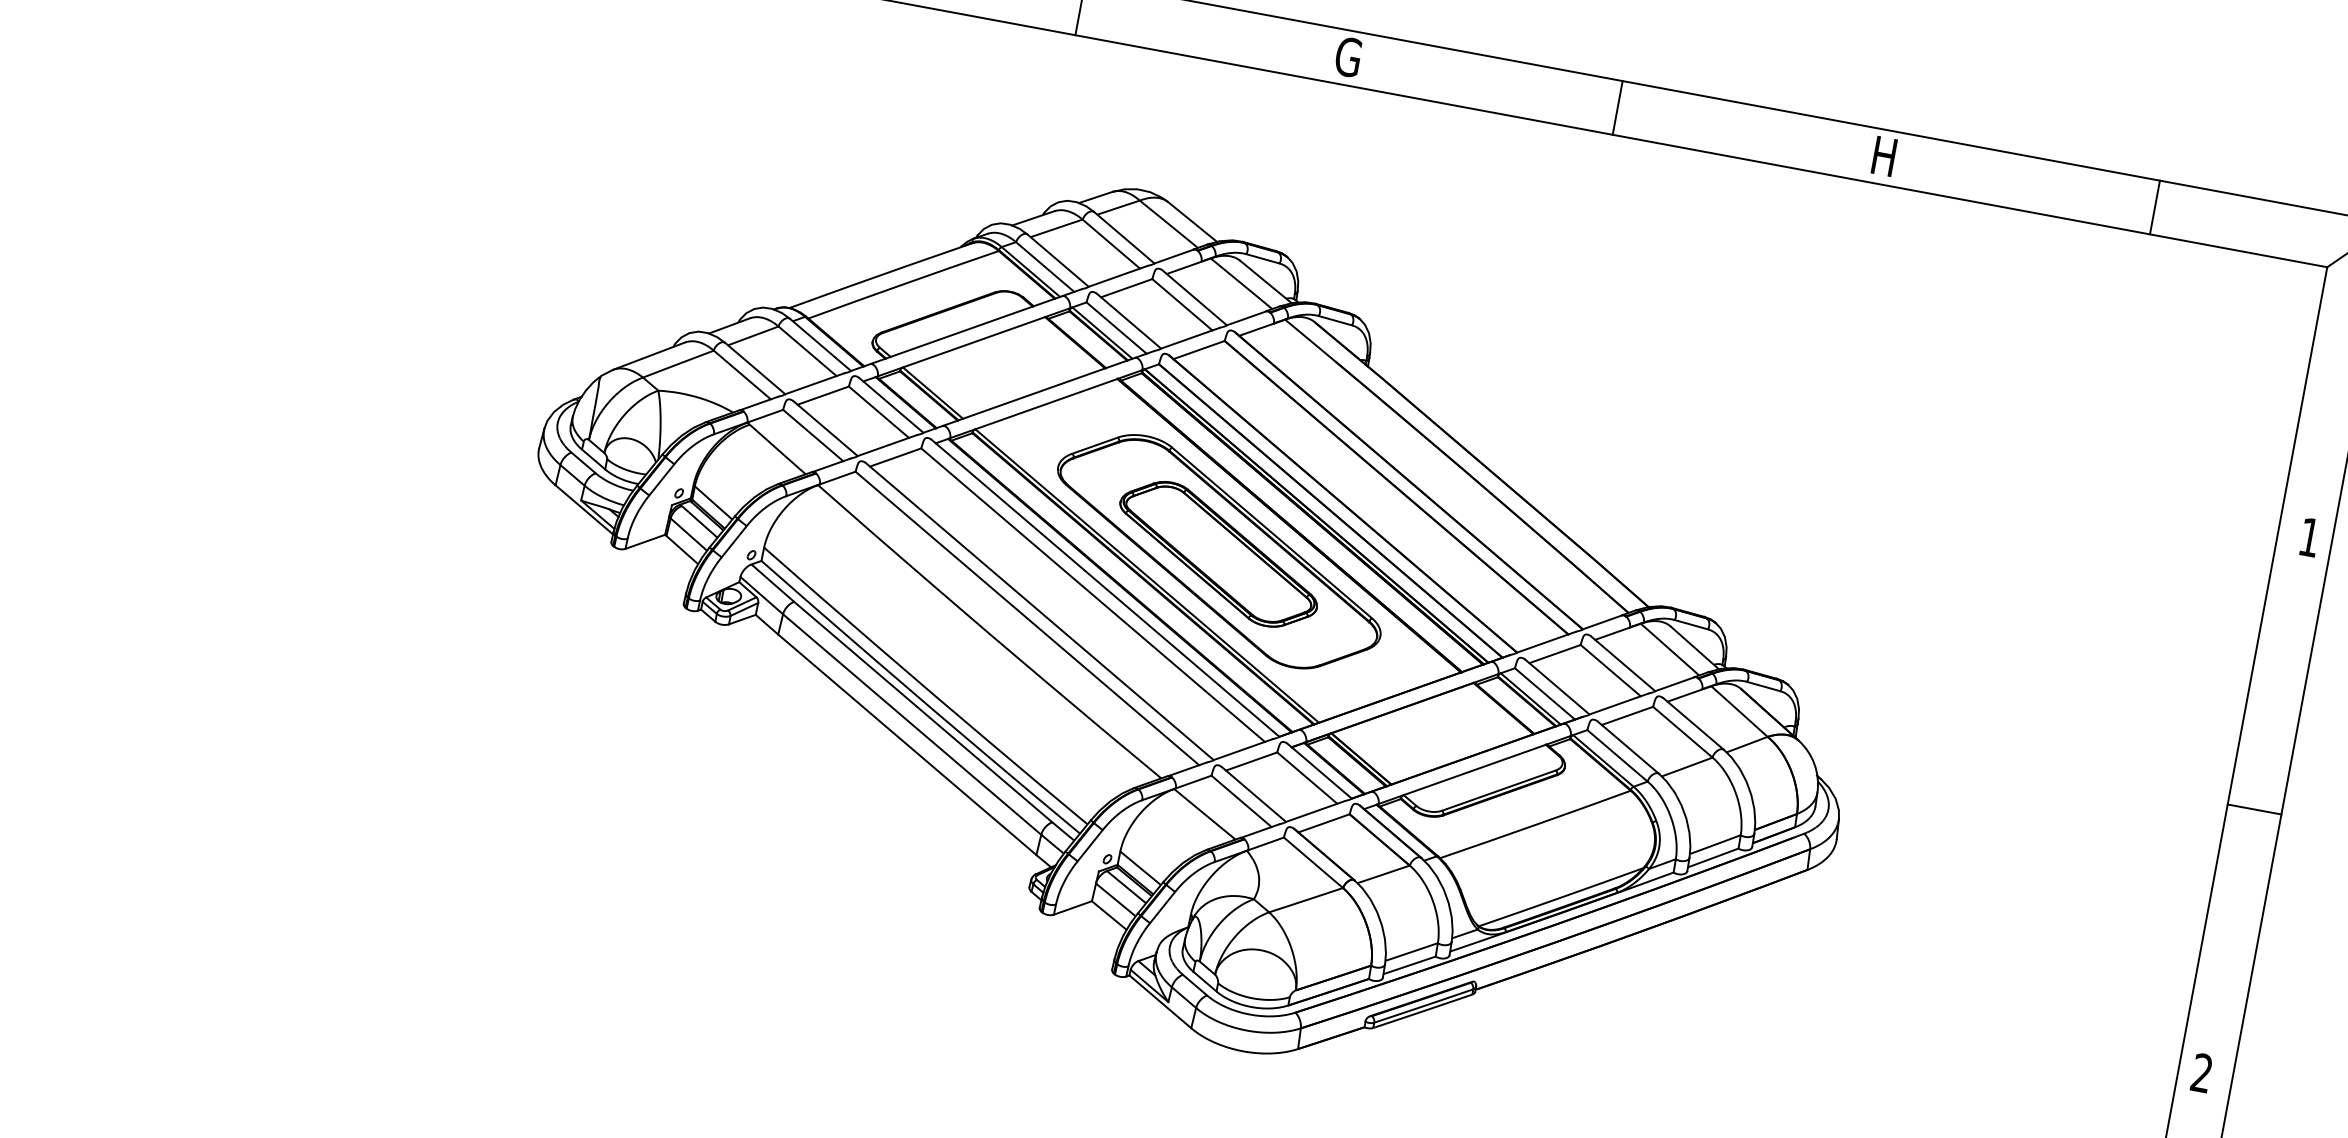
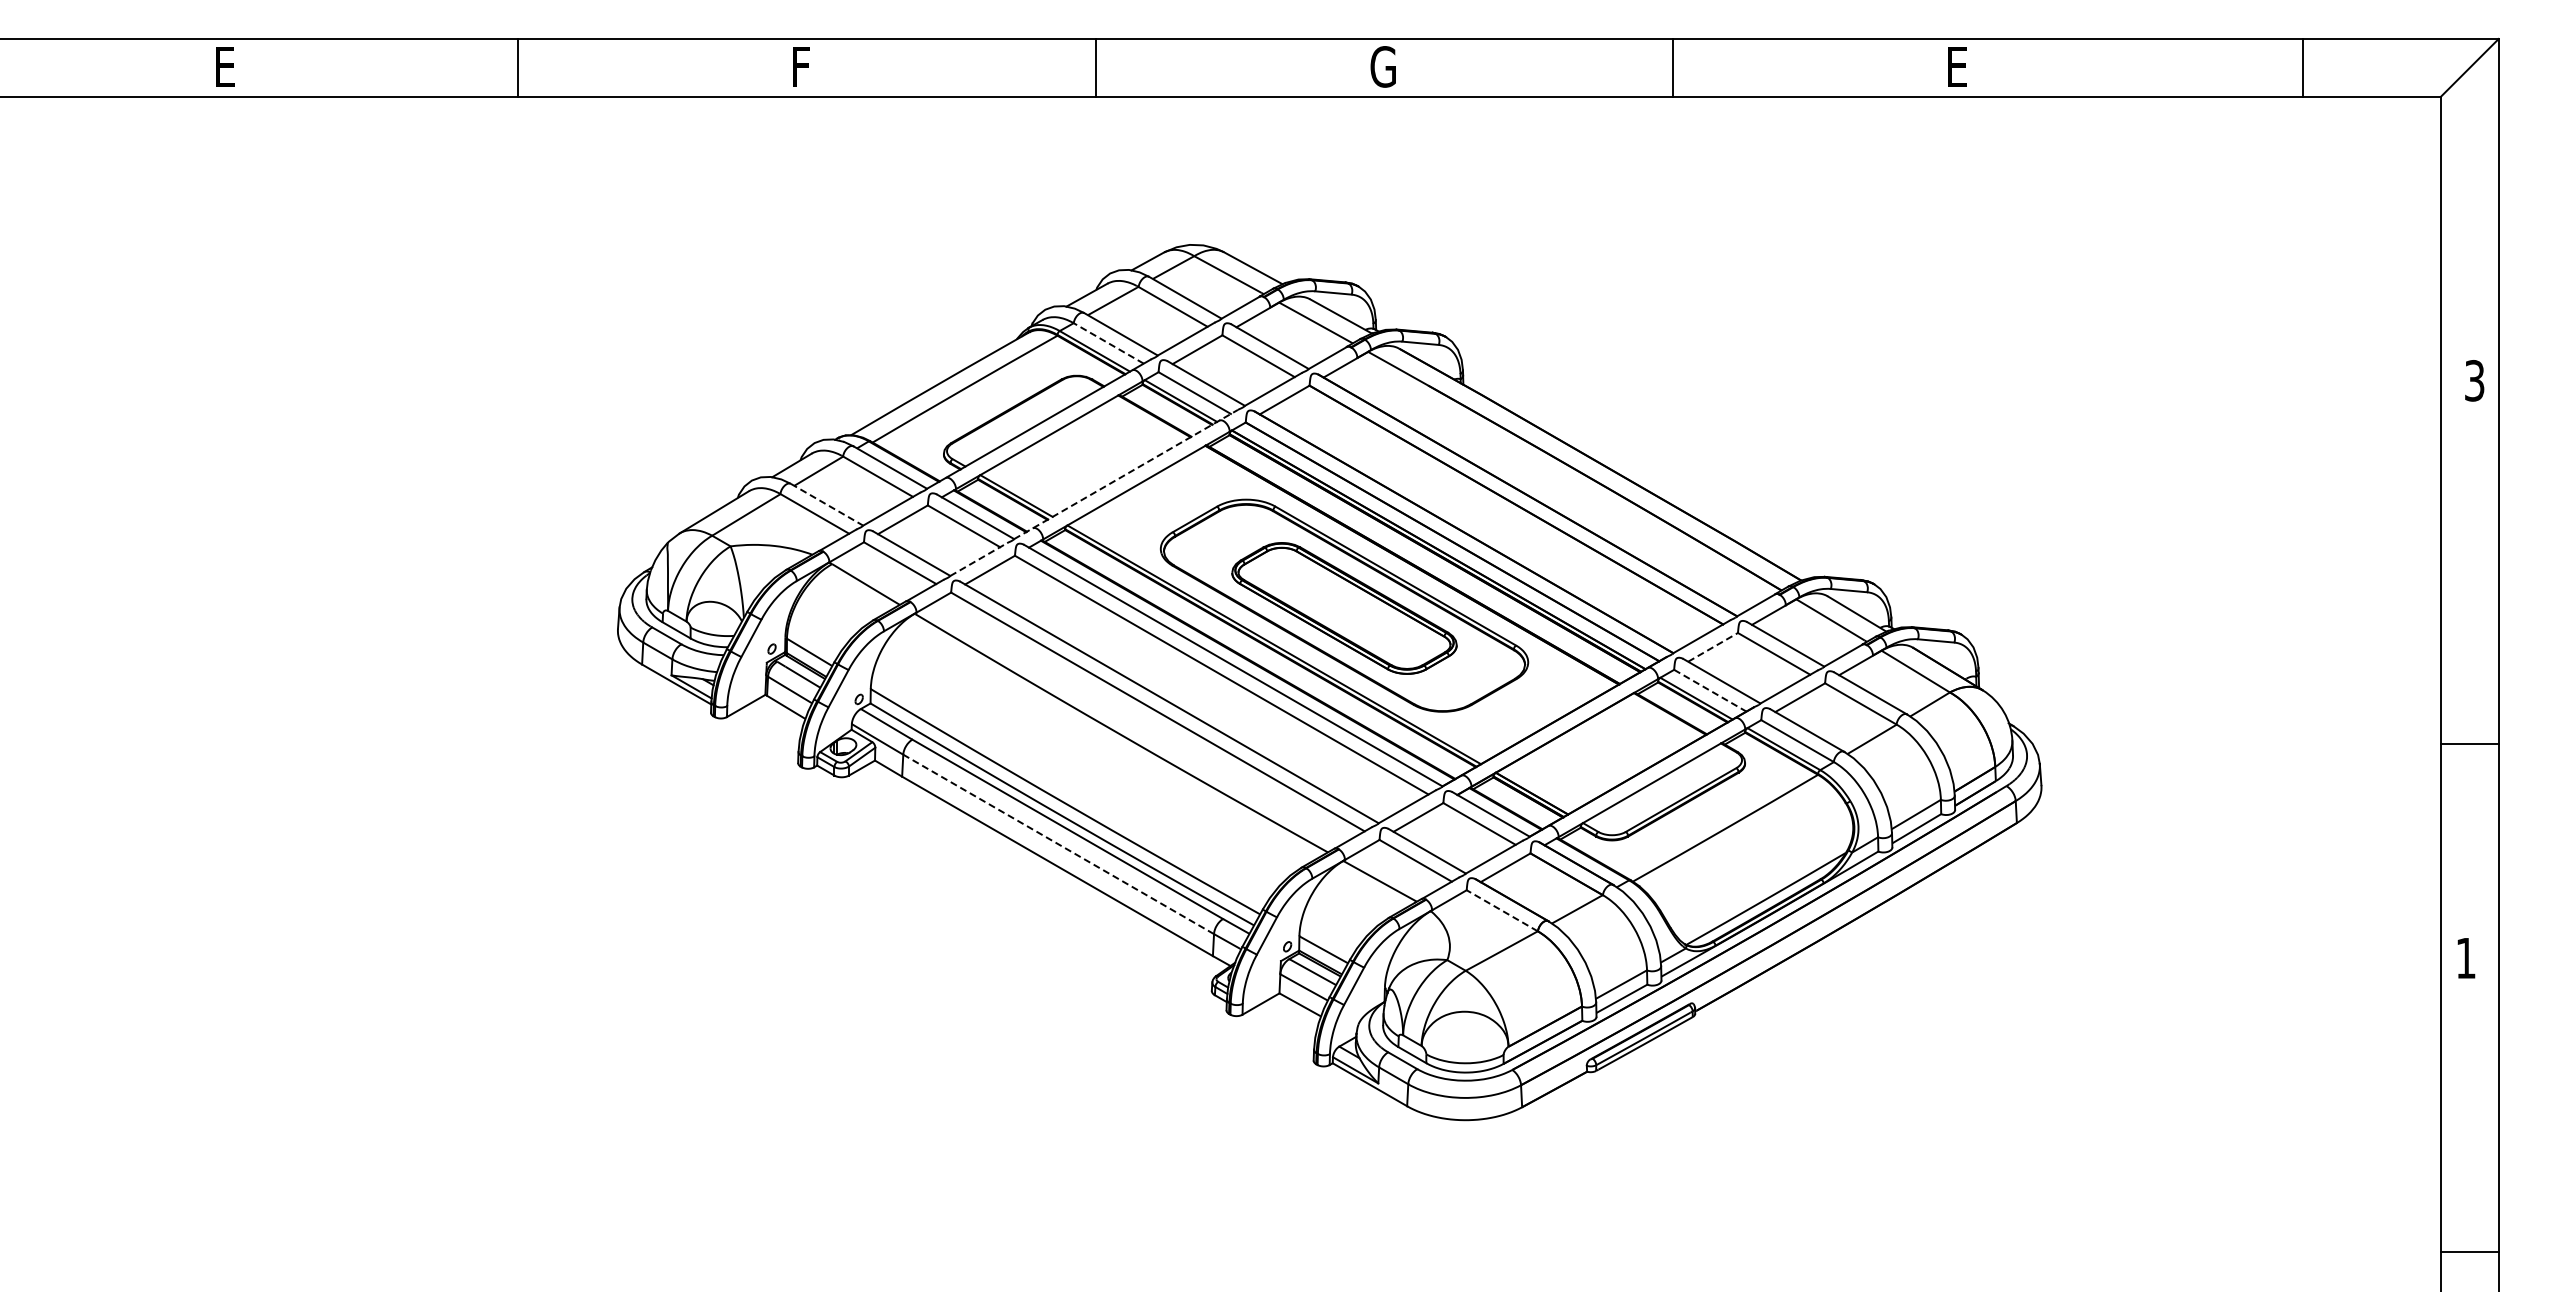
text: (1885, 156) -> (1960, 66), H -> E
line: (2155, 207) -> (2303, 67), moved
line: (1044, 267) -> (1108, 343), solid -> dashed
line: (755, 368) -> (827, 504), solid -> dashed
line: (1039, 392) -> (1126, 474), solid -> dashed
line: (886, 445) -> (978, 559), solid -> dashed
text: (2309, 537) -> (2474, 380), 1 -> 3
line: (1555, 654) -> (1713, 647), solid -> dashed
line: (1545, 693) -> (1710, 690), solid -> dashed
line: (912, 724) -> (1058, 844), solid -> dashed
line: (2254, 809) -> (2469, 744), moved
line: (1312, 862) -> (1501, 910), solid -> dashed
text: (2201, 1072) -> (2465, 957), 2 -> 1

